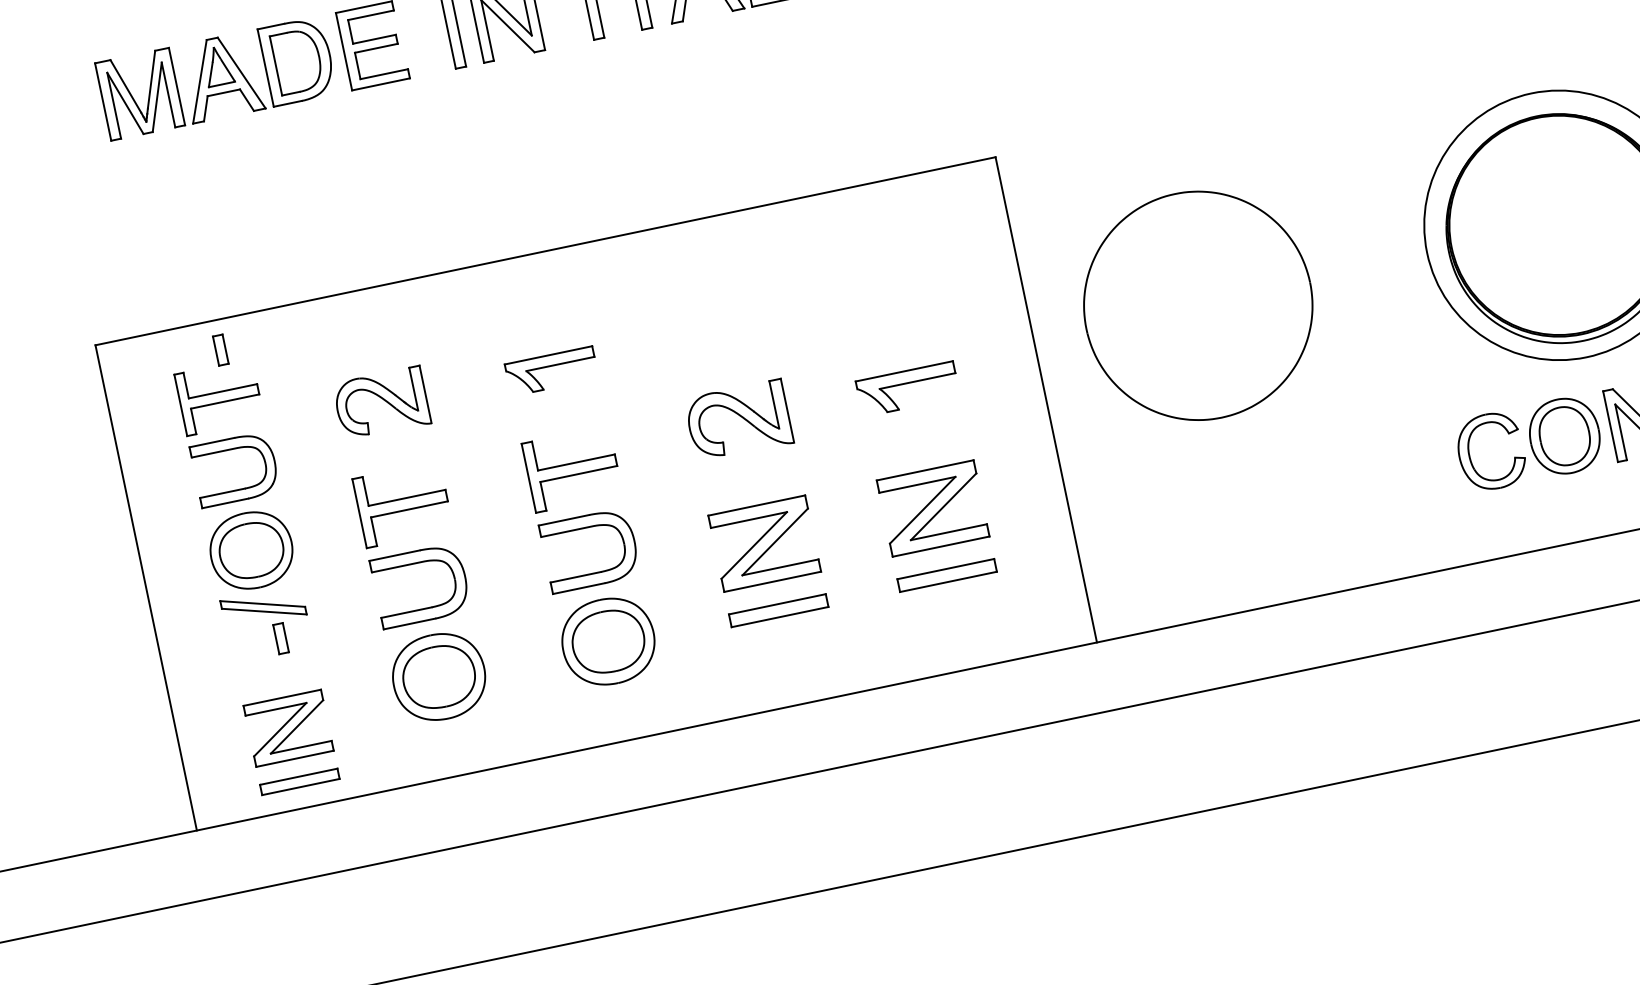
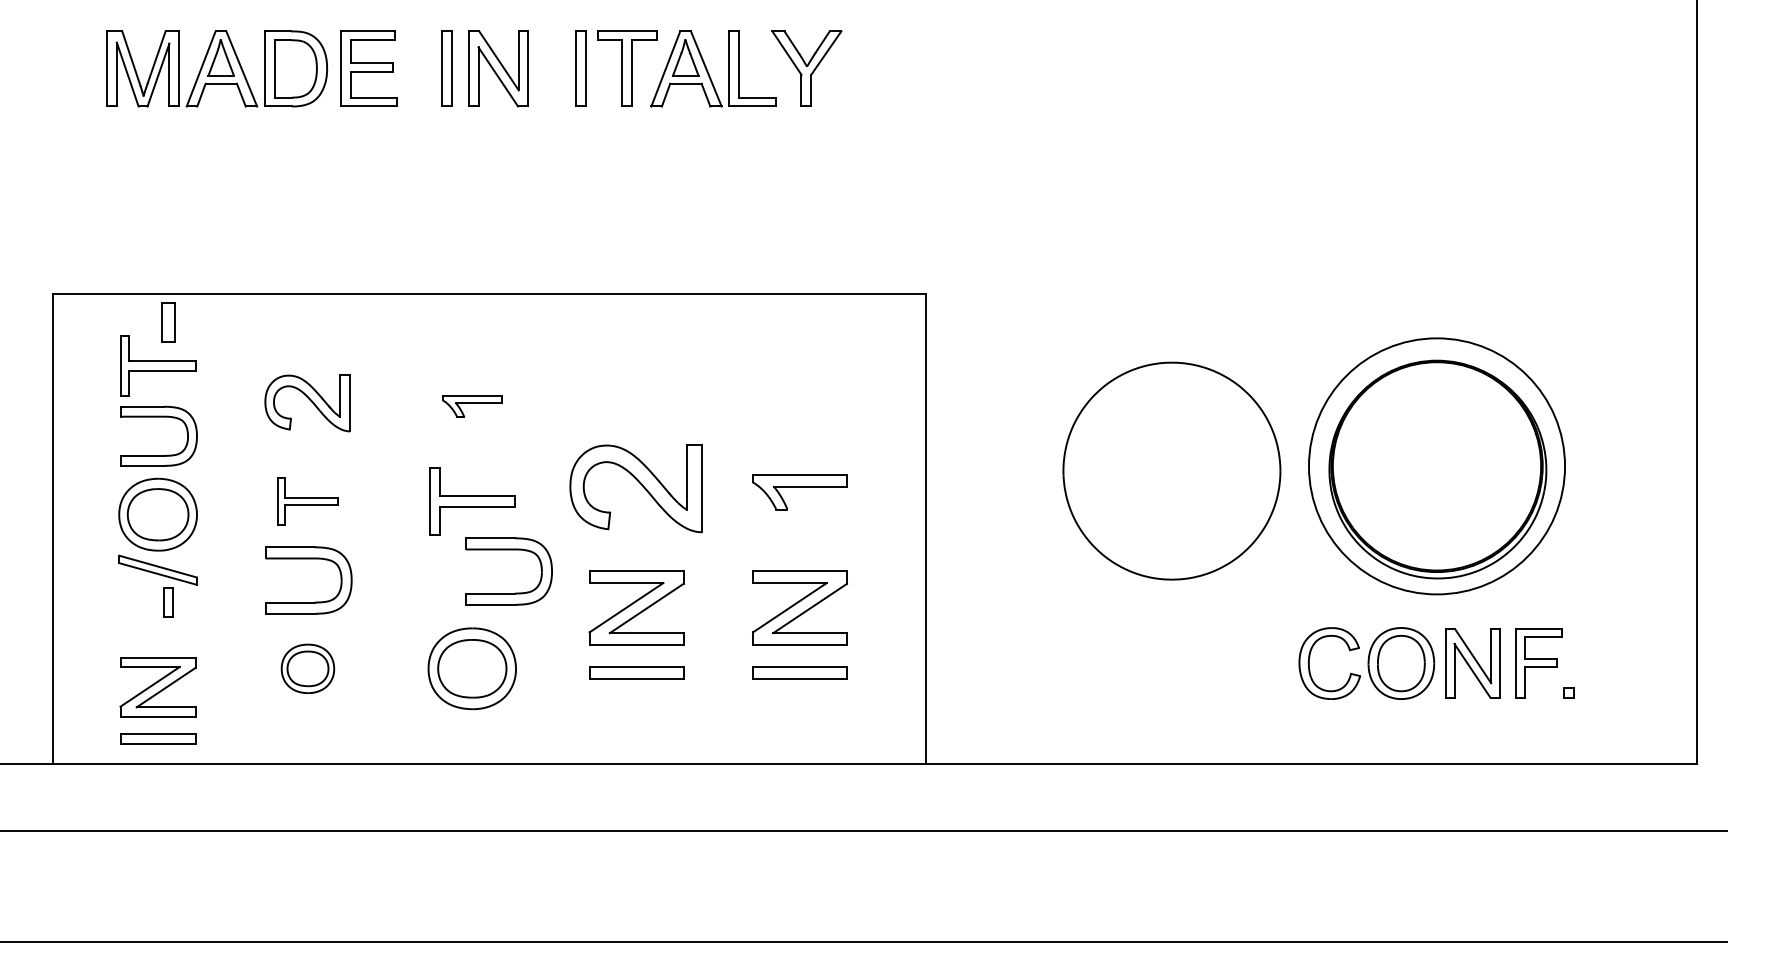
part: (1197, 305) -> (1171, 470), moved
part: (220, 350) -> (168, 322), size x1.4
part: (552, 371) -> (472, 406), size x0.7
part: (738, 420) -> (636, 488), size x1.4
part: (402, 504) -> (307, 501), size x0.7
part: (585, 528) -> (508, 550), moved
part: (438, 676) -> (307, 668), size x0.6

